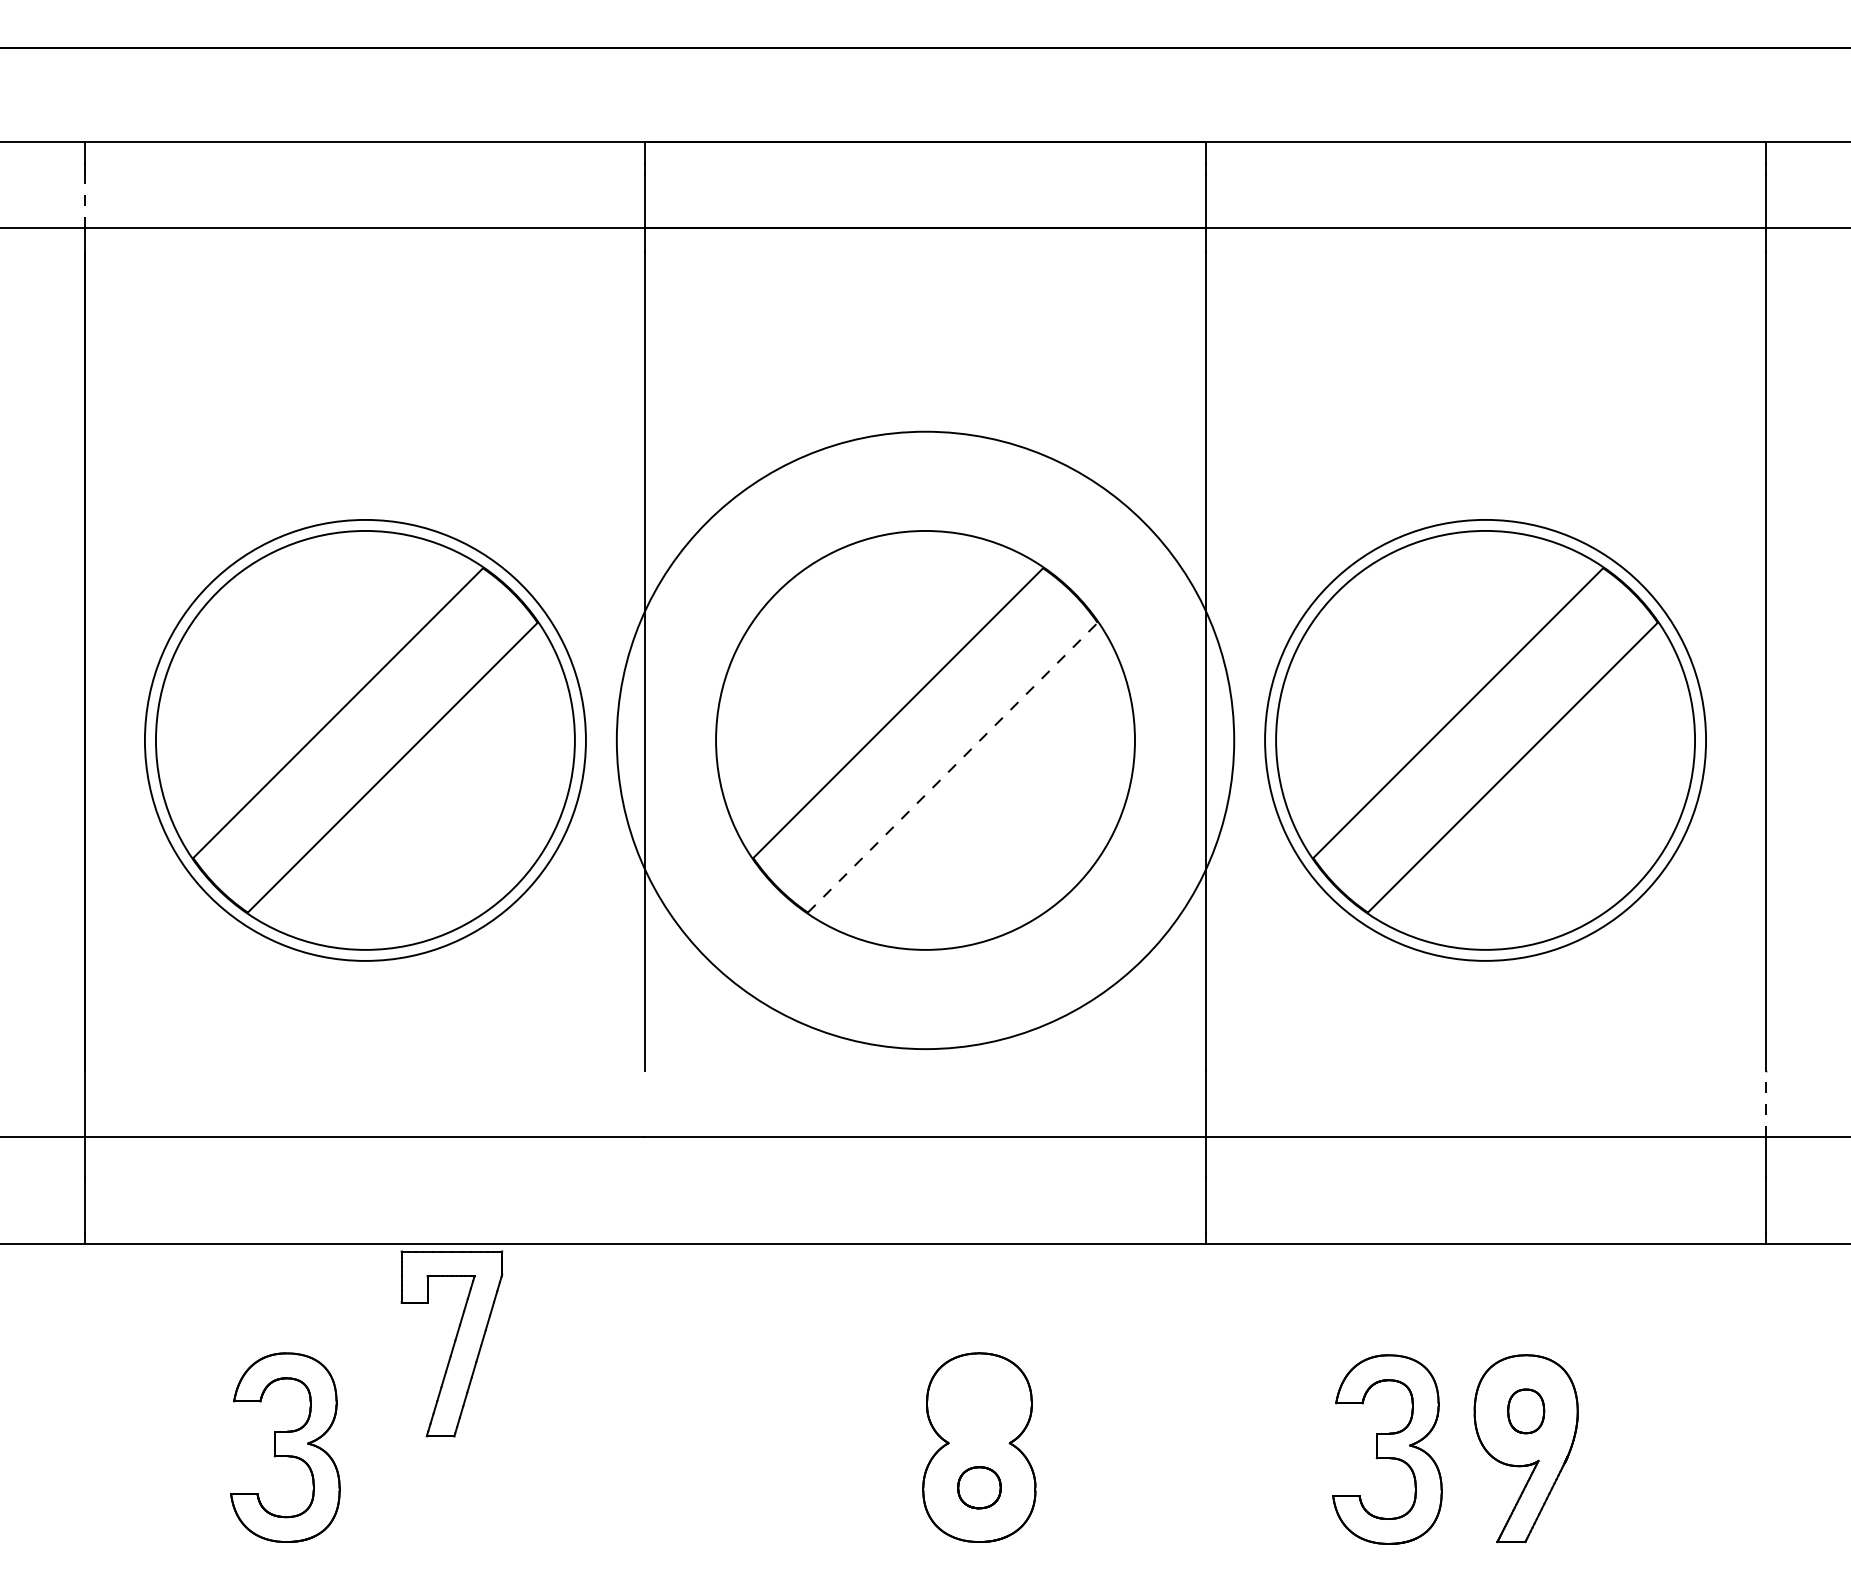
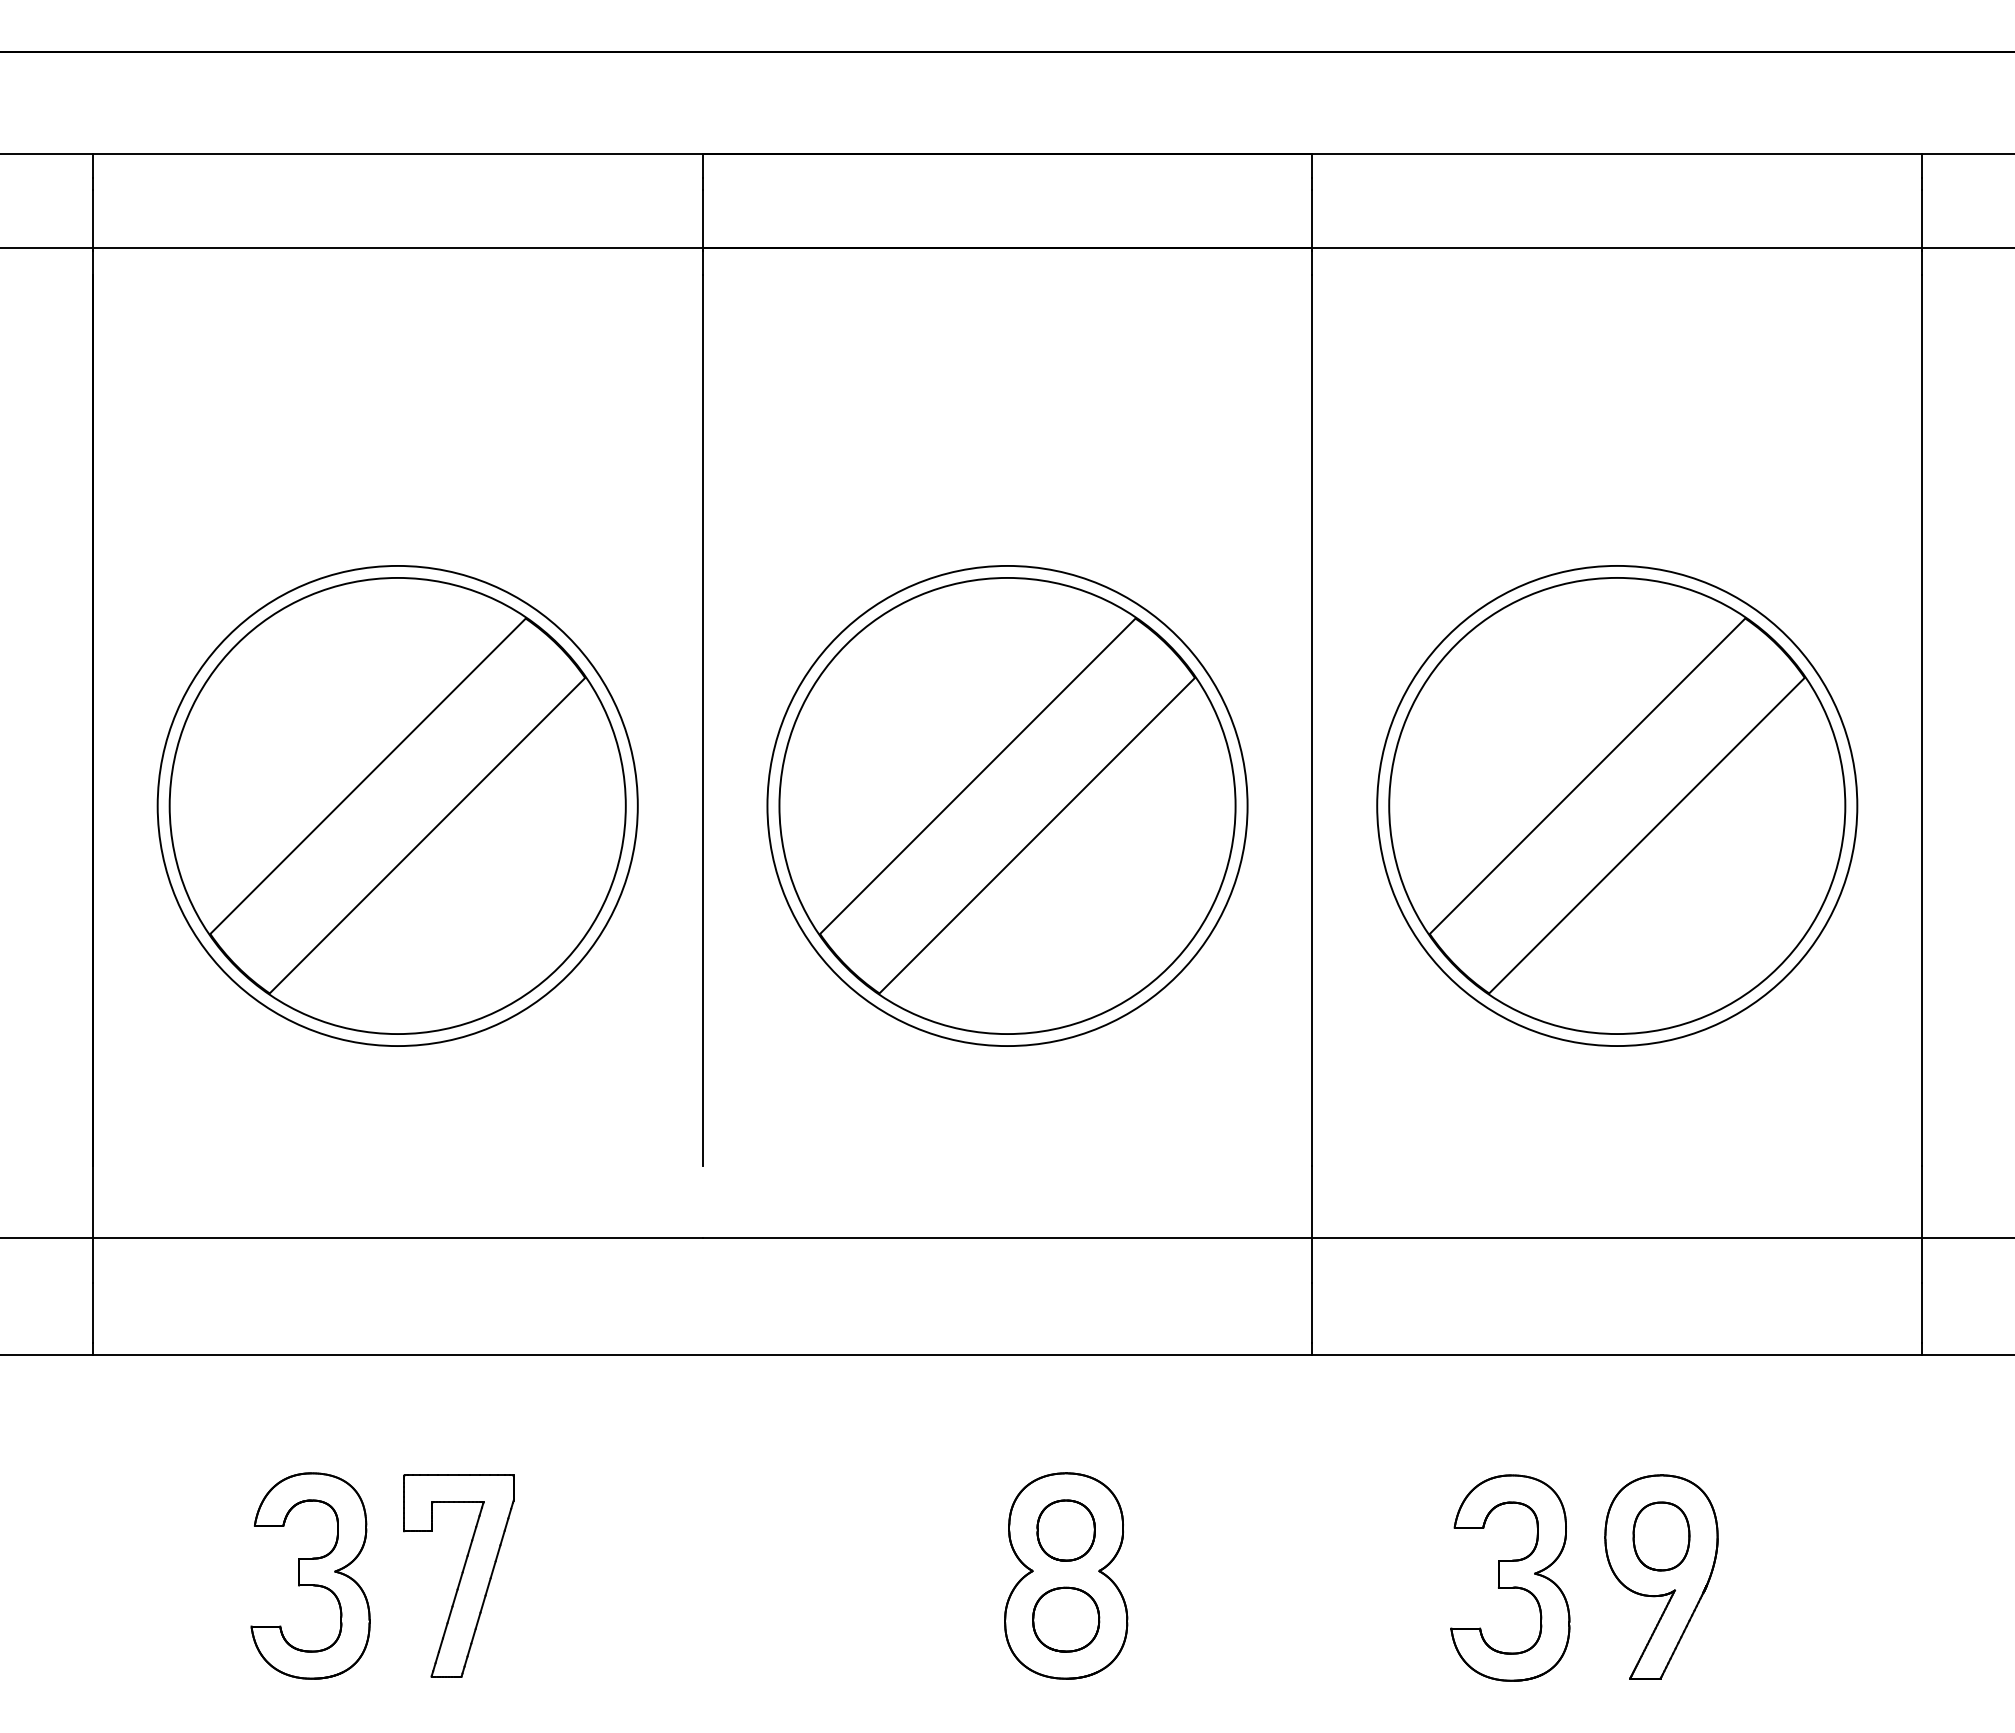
line: (85, 201) -> (92, 219), dashed -> solid
circle: (925, 739) -> (1007, 805), size x0.71
line: (953, 767) -> (1037, 835), dashed -> solid
line: (1765, 1103) -> (1922, 1201), dashed -> solid
part: (451, 1343) -> (458, 1575), moved
part: (978, 1405) -> (1065, 1530), added
part: (1526, 1411) -> (1661, 1536), size x1.43
part: (979, 1487) -> (1066, 1619), size x1.43

